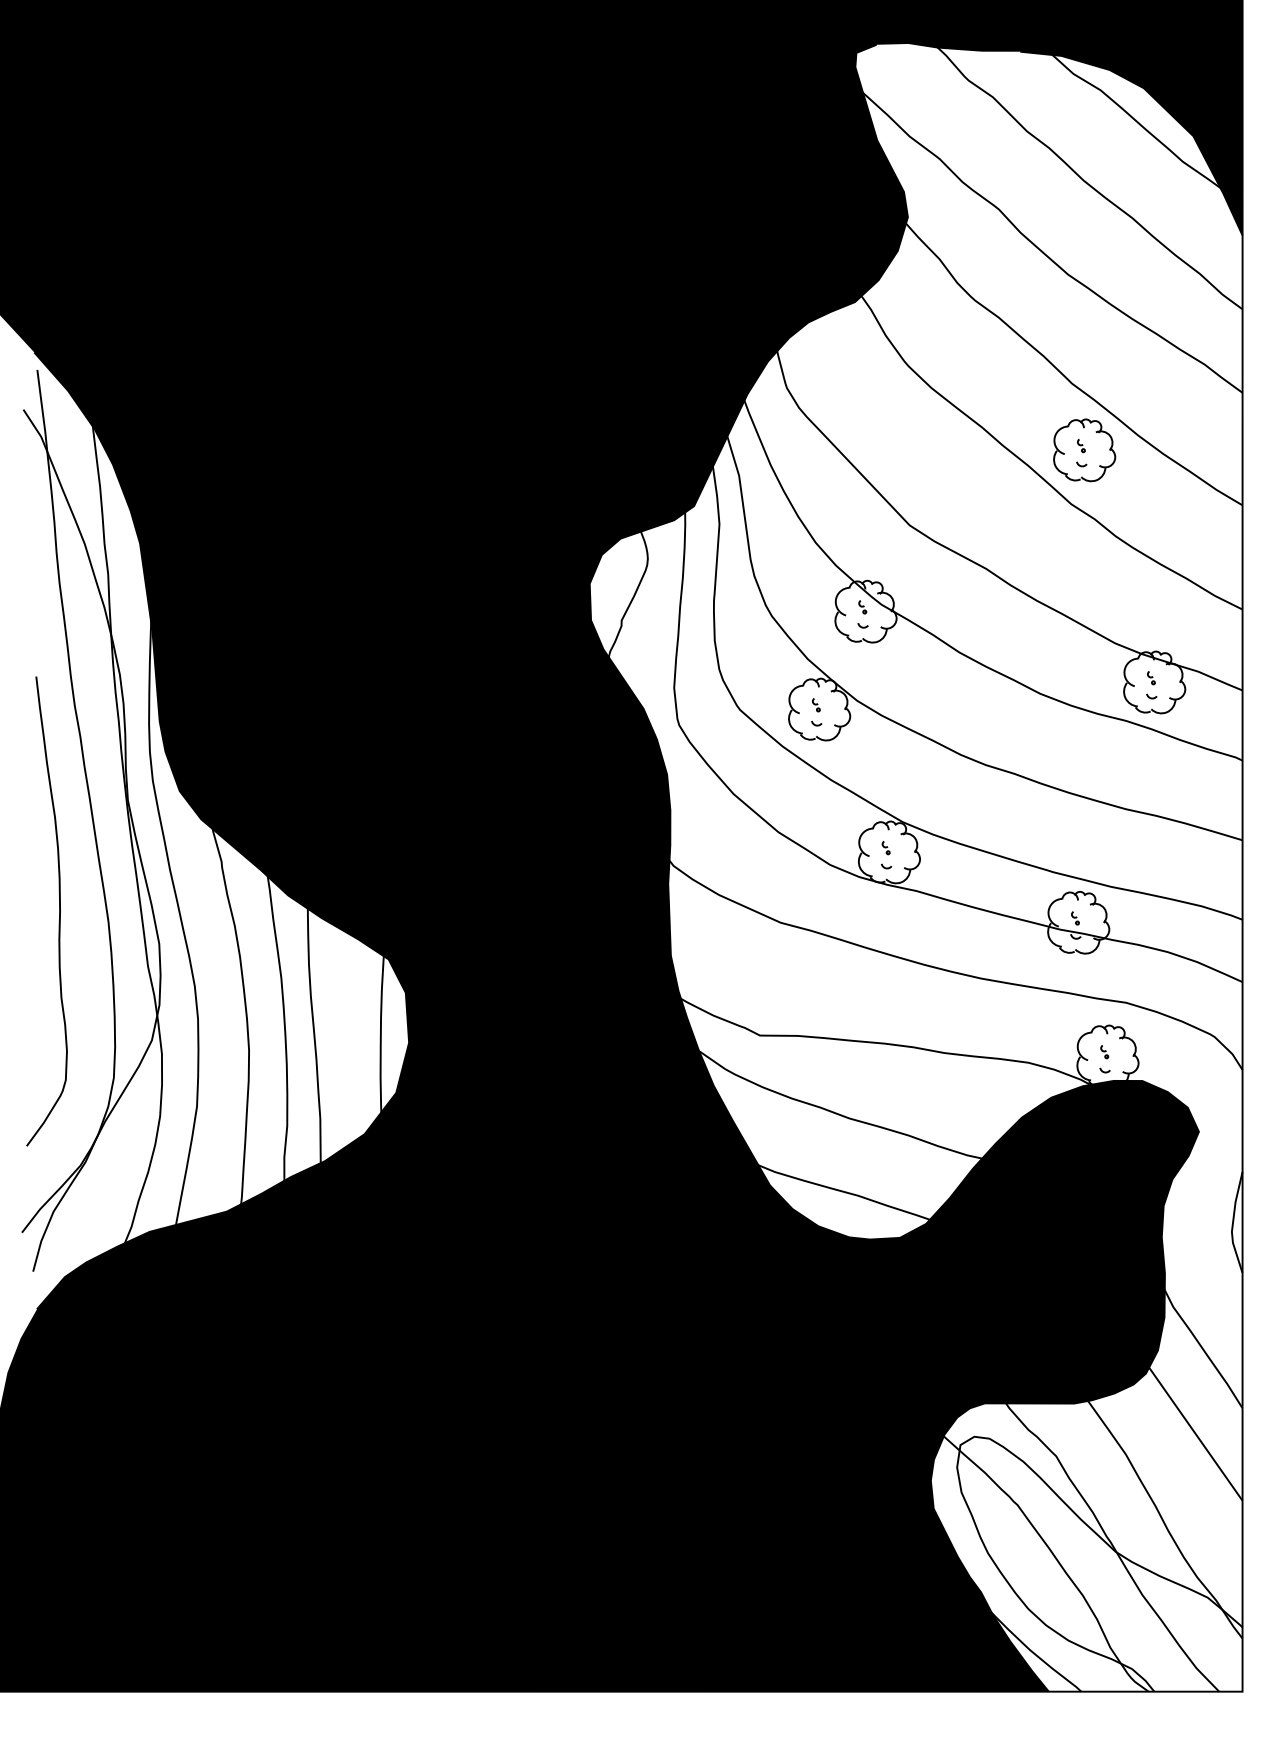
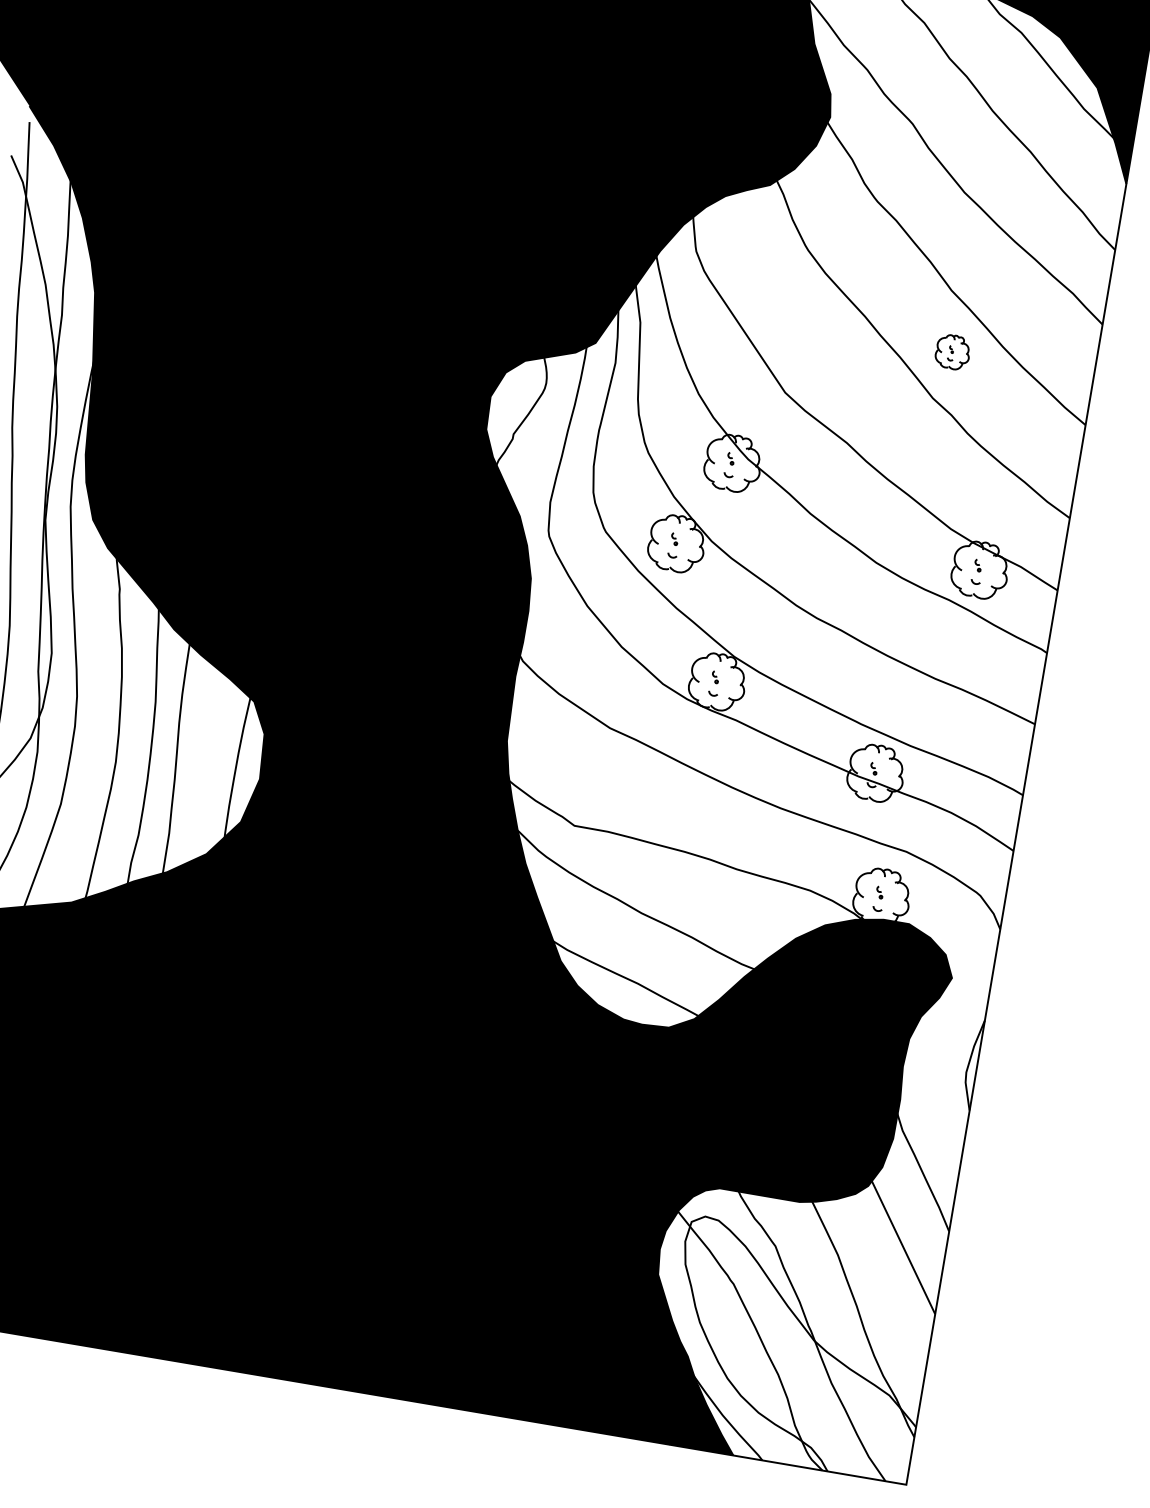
part: (1084, 450) -> (952, 352), size x0.6

